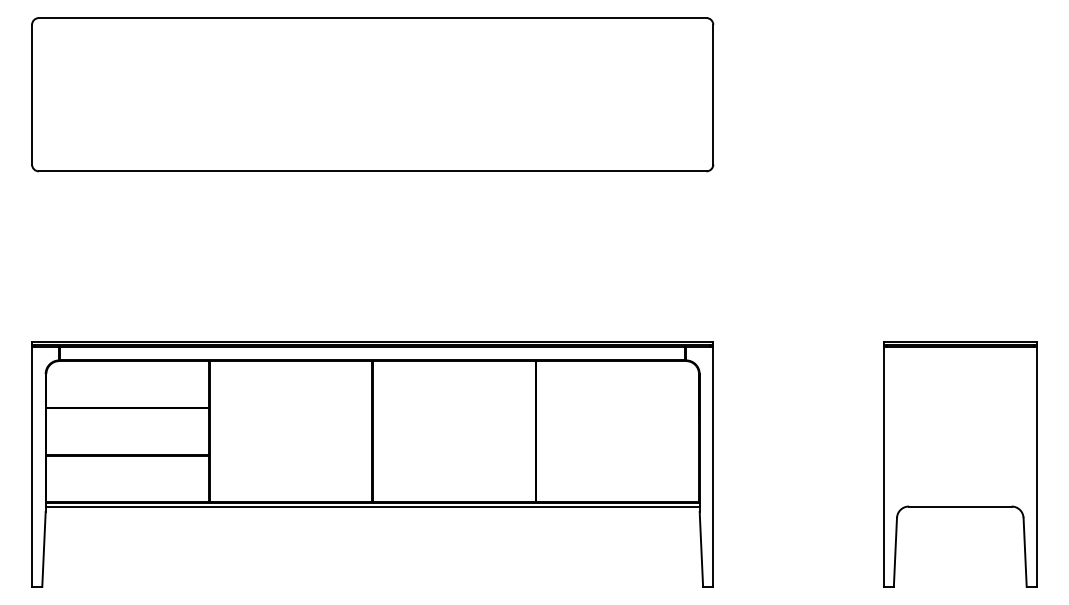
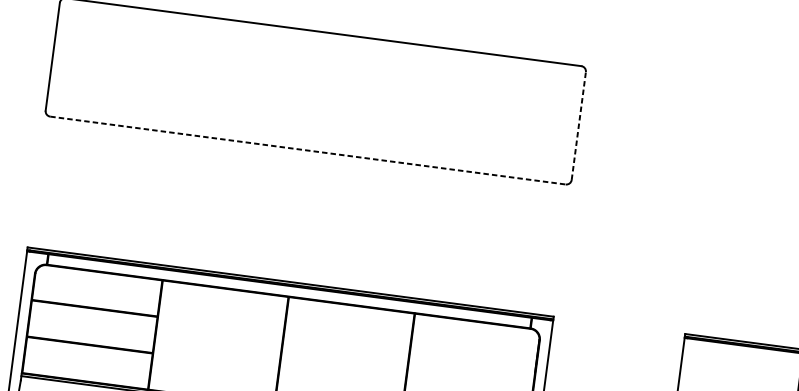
line: (713, 94) -> (578, 125), solid -> dashed
line: (372, 171) -> (307, 150), solid -> dashed

